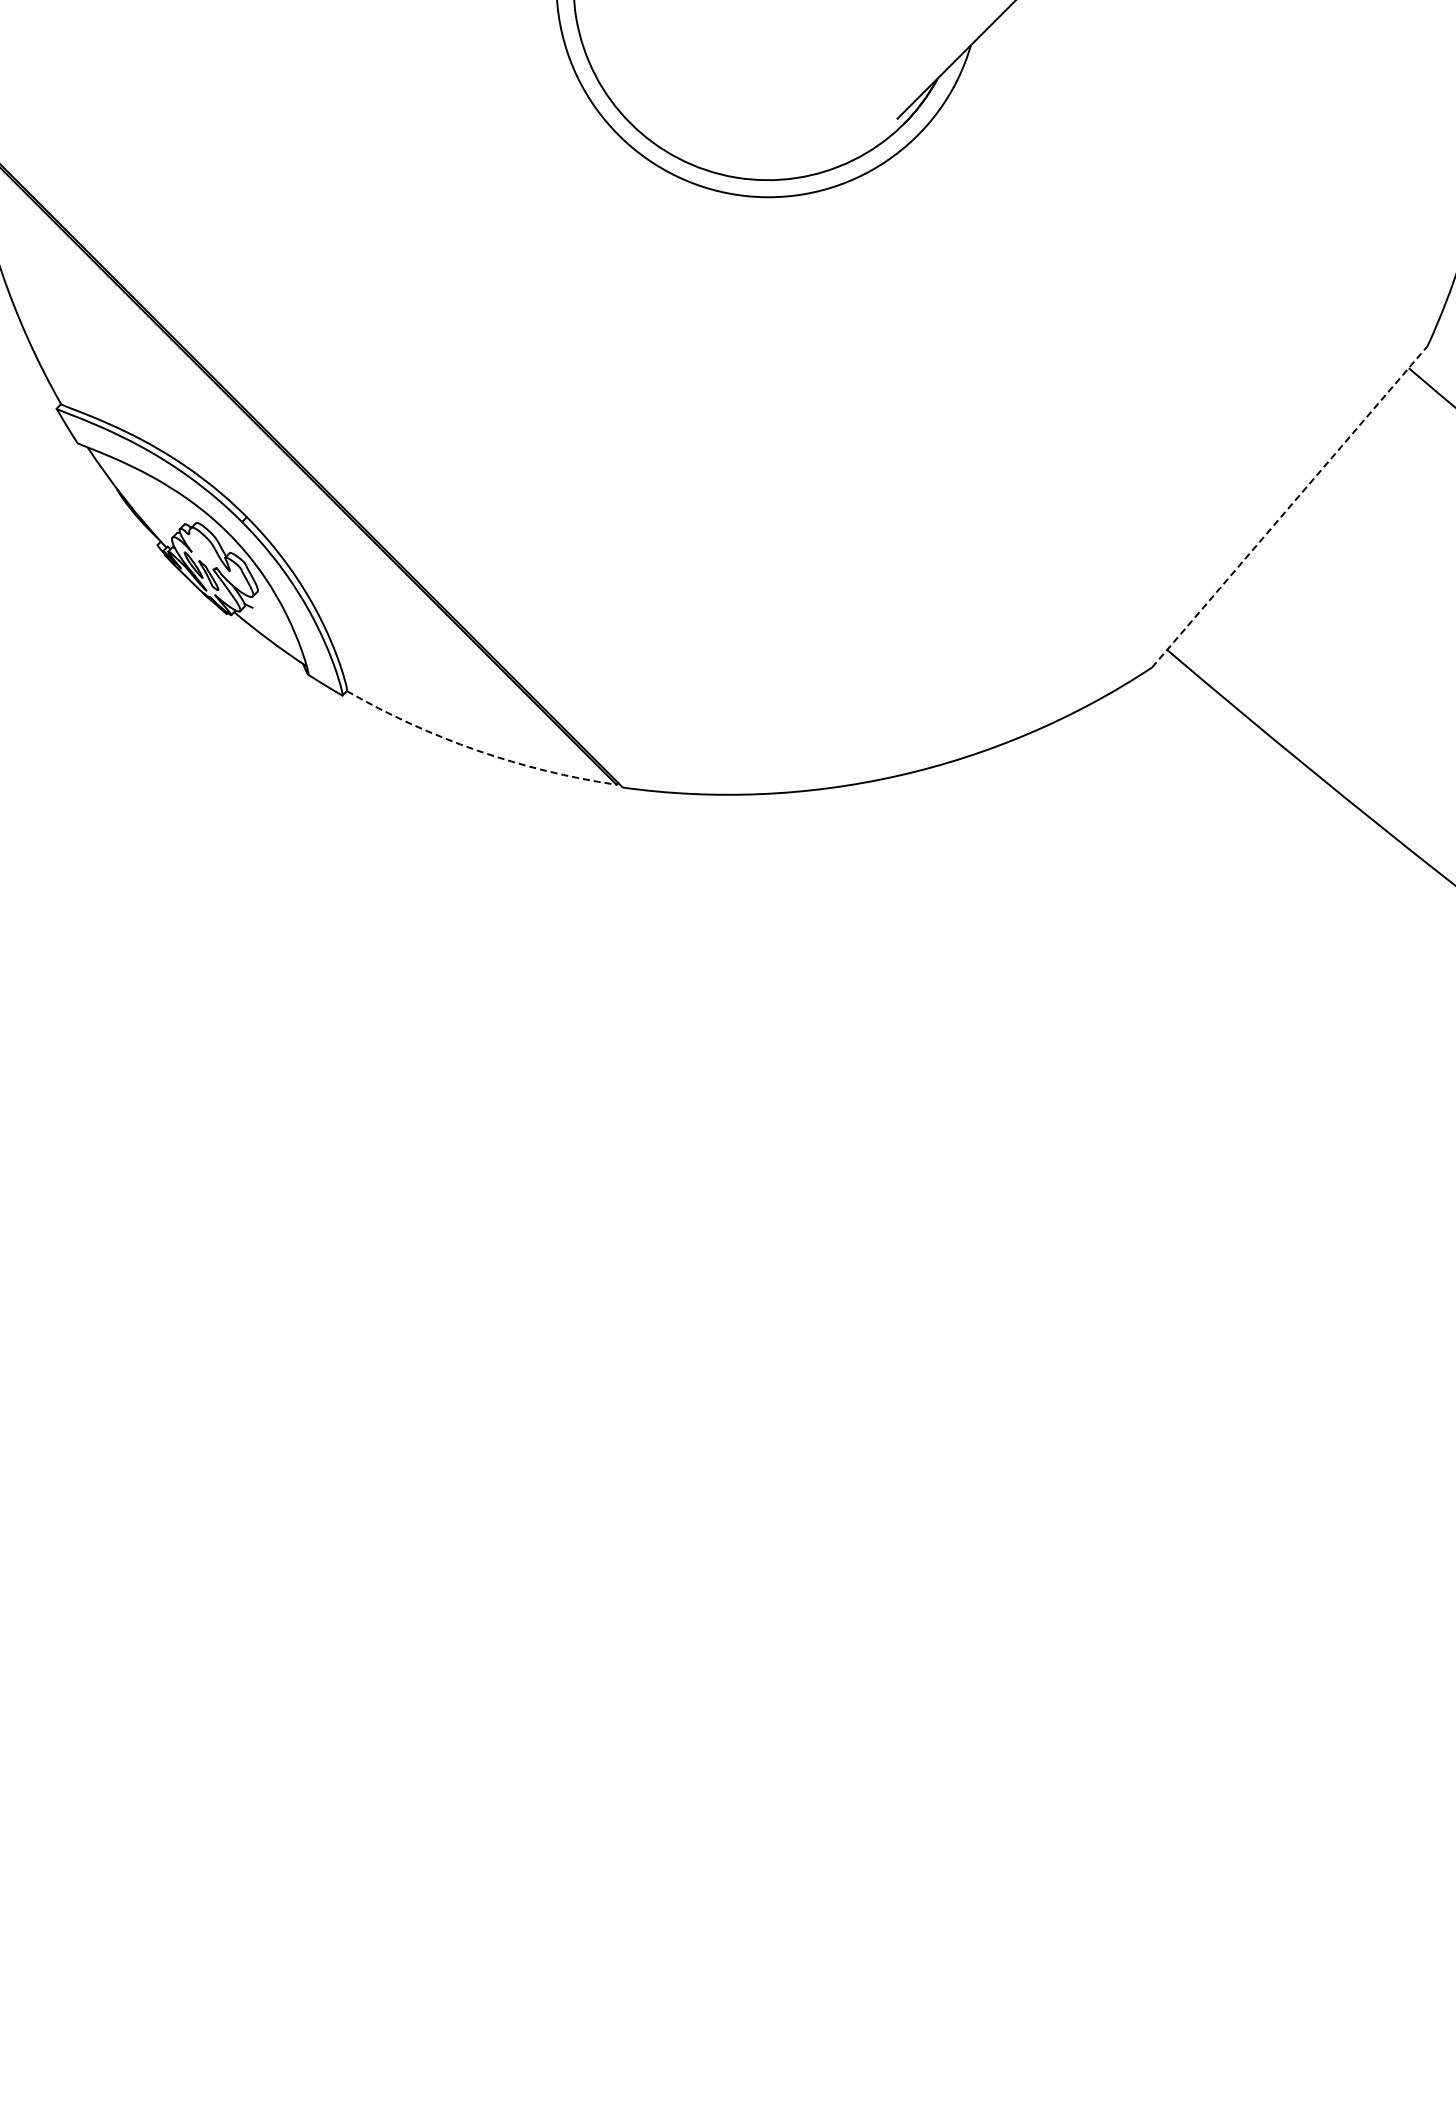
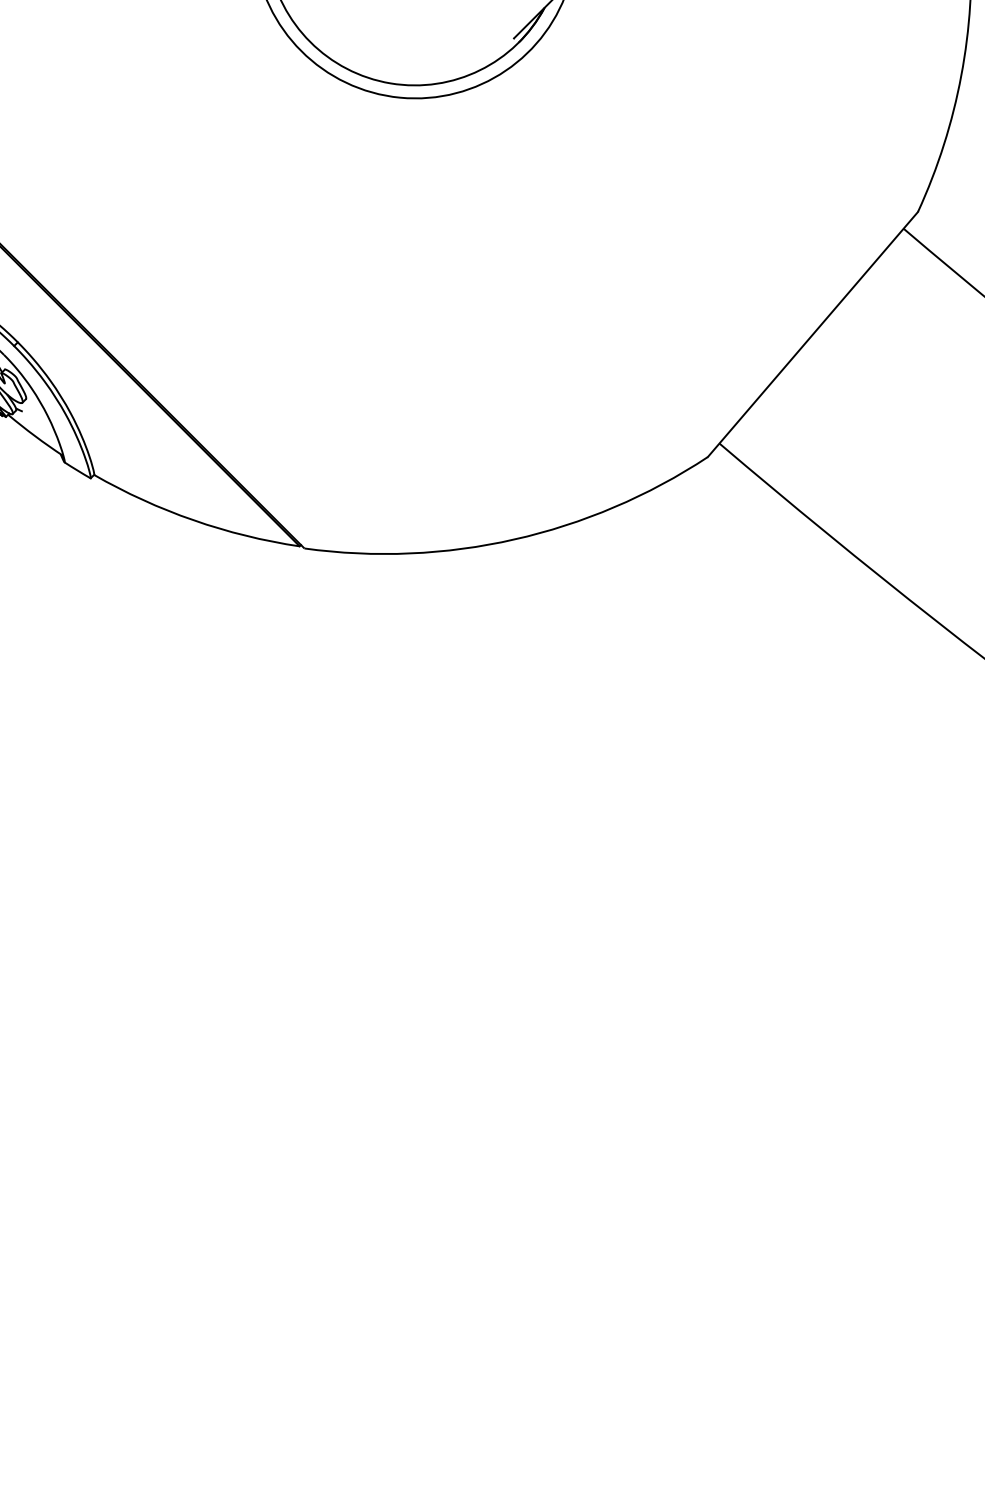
line: (1289, 506) -> (812, 334), dashed -> solid
arc: (477, 750) -> (193, 520), dashed -> solid

